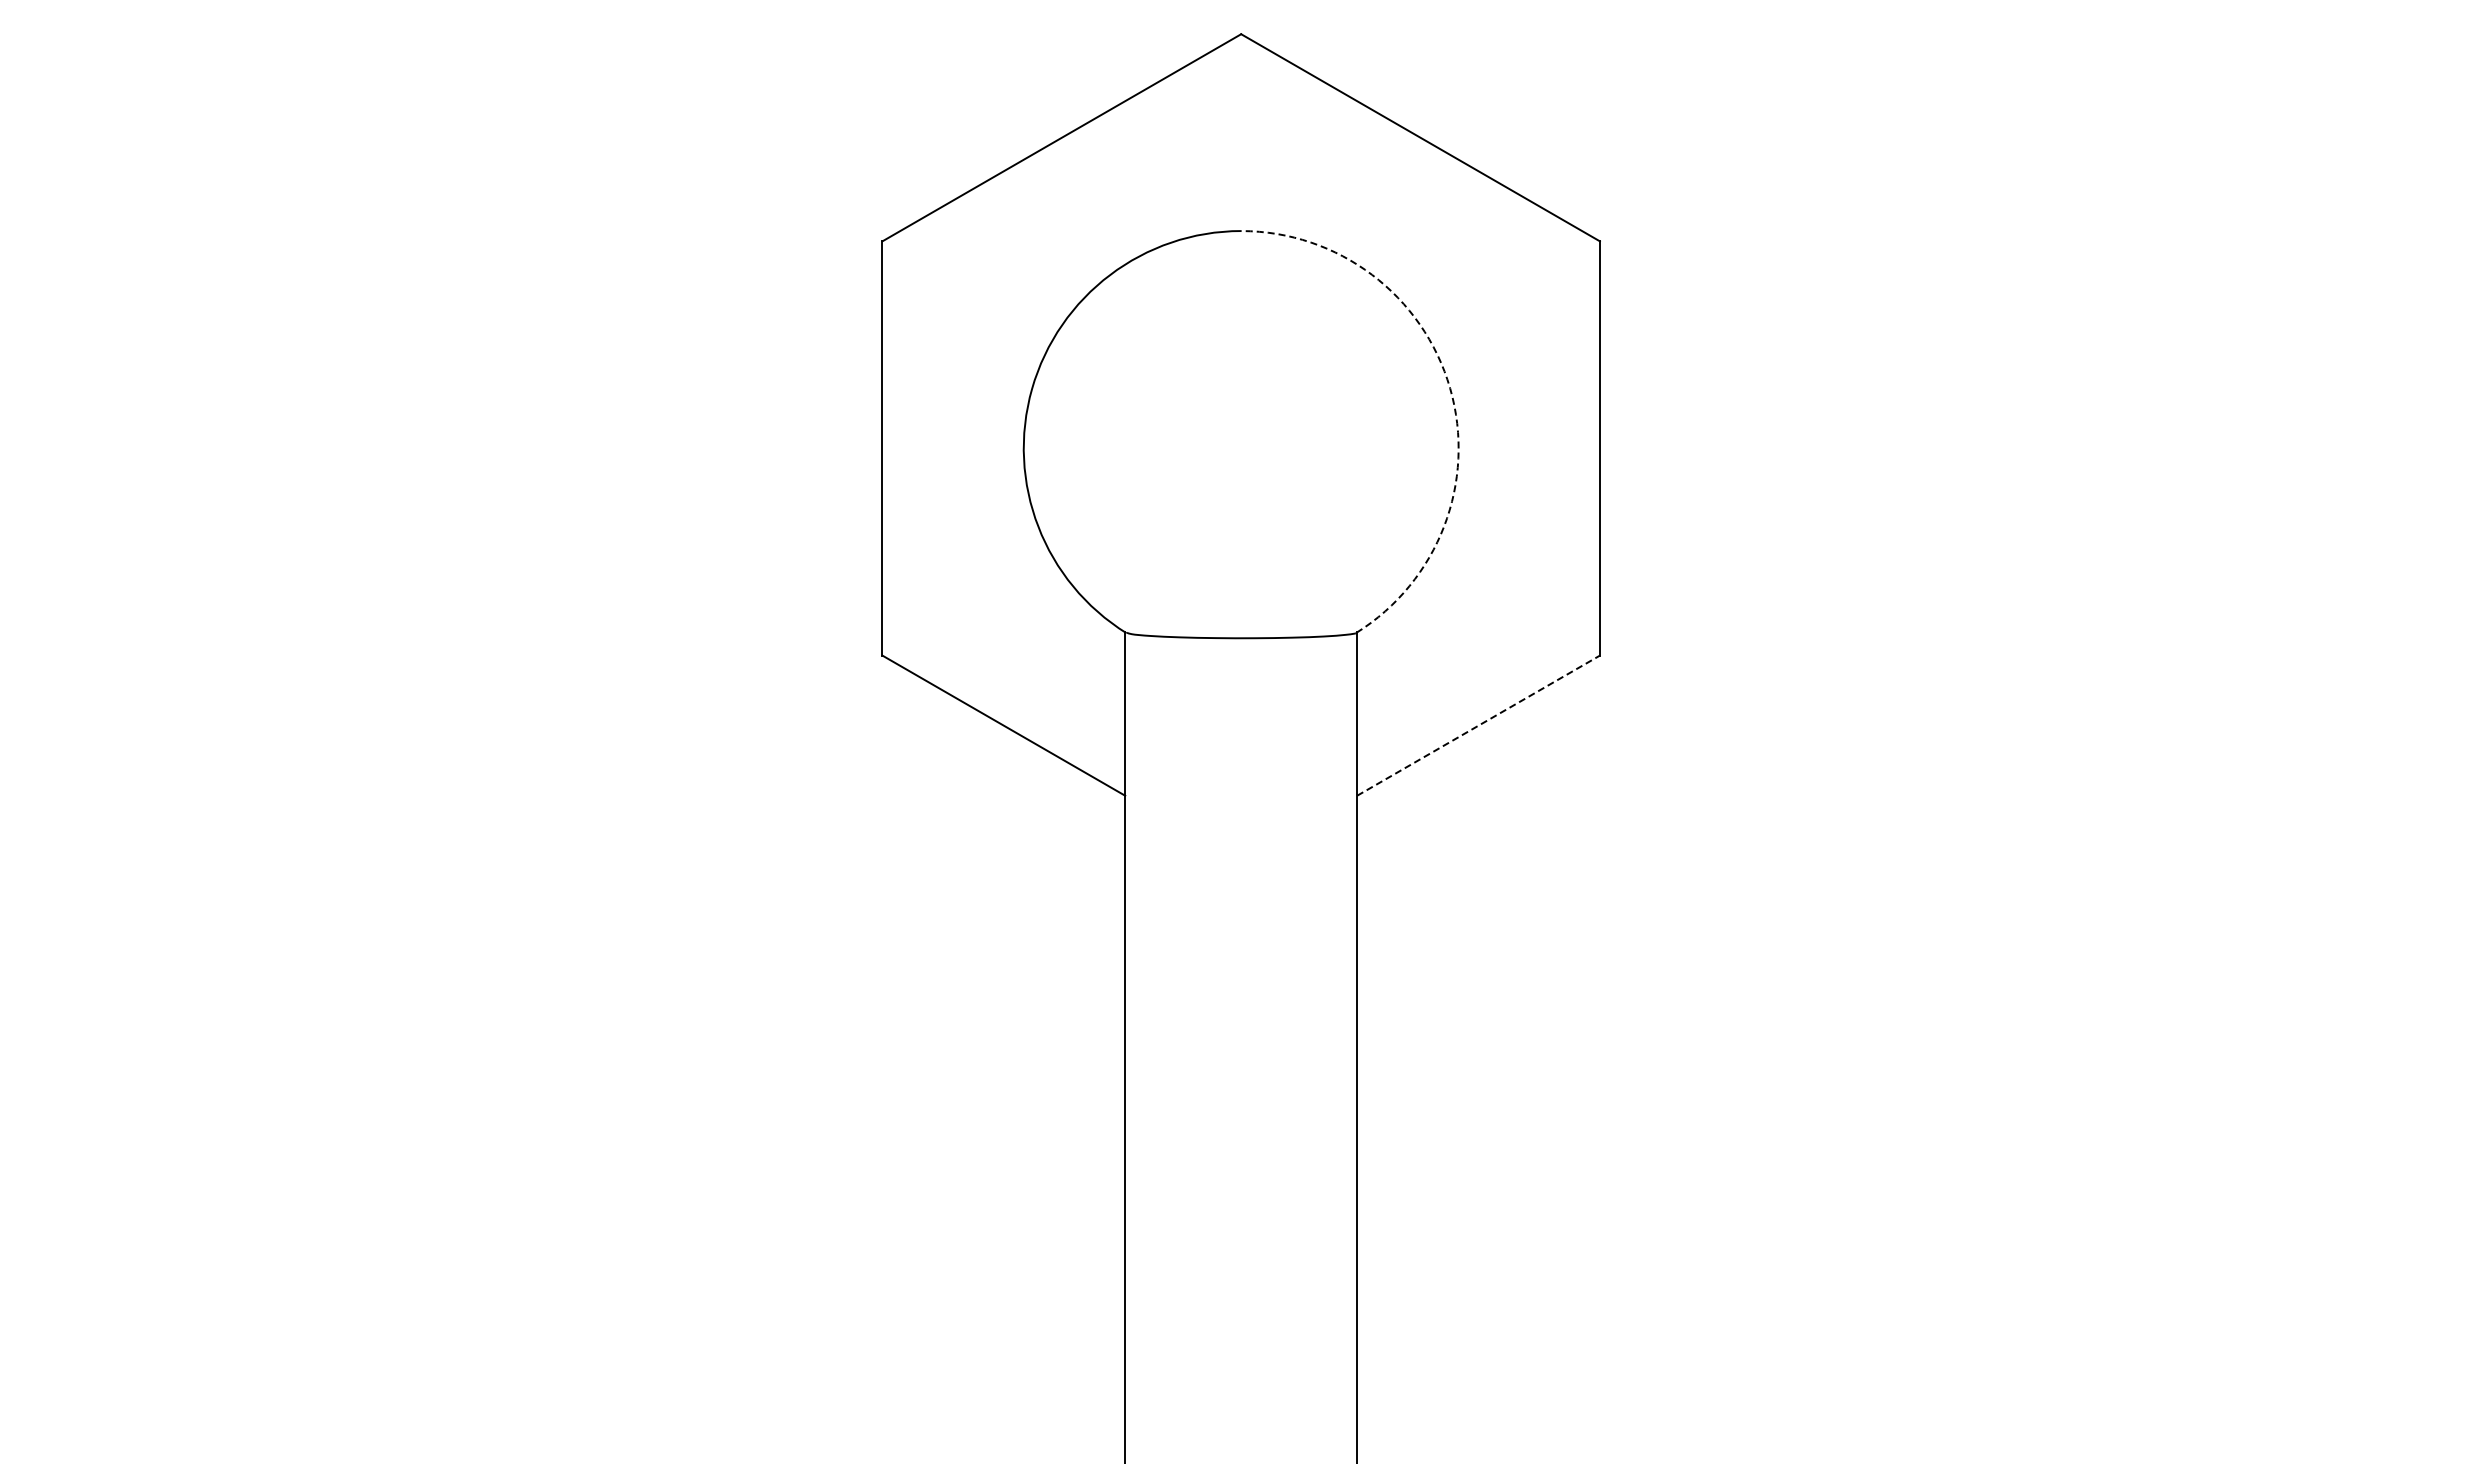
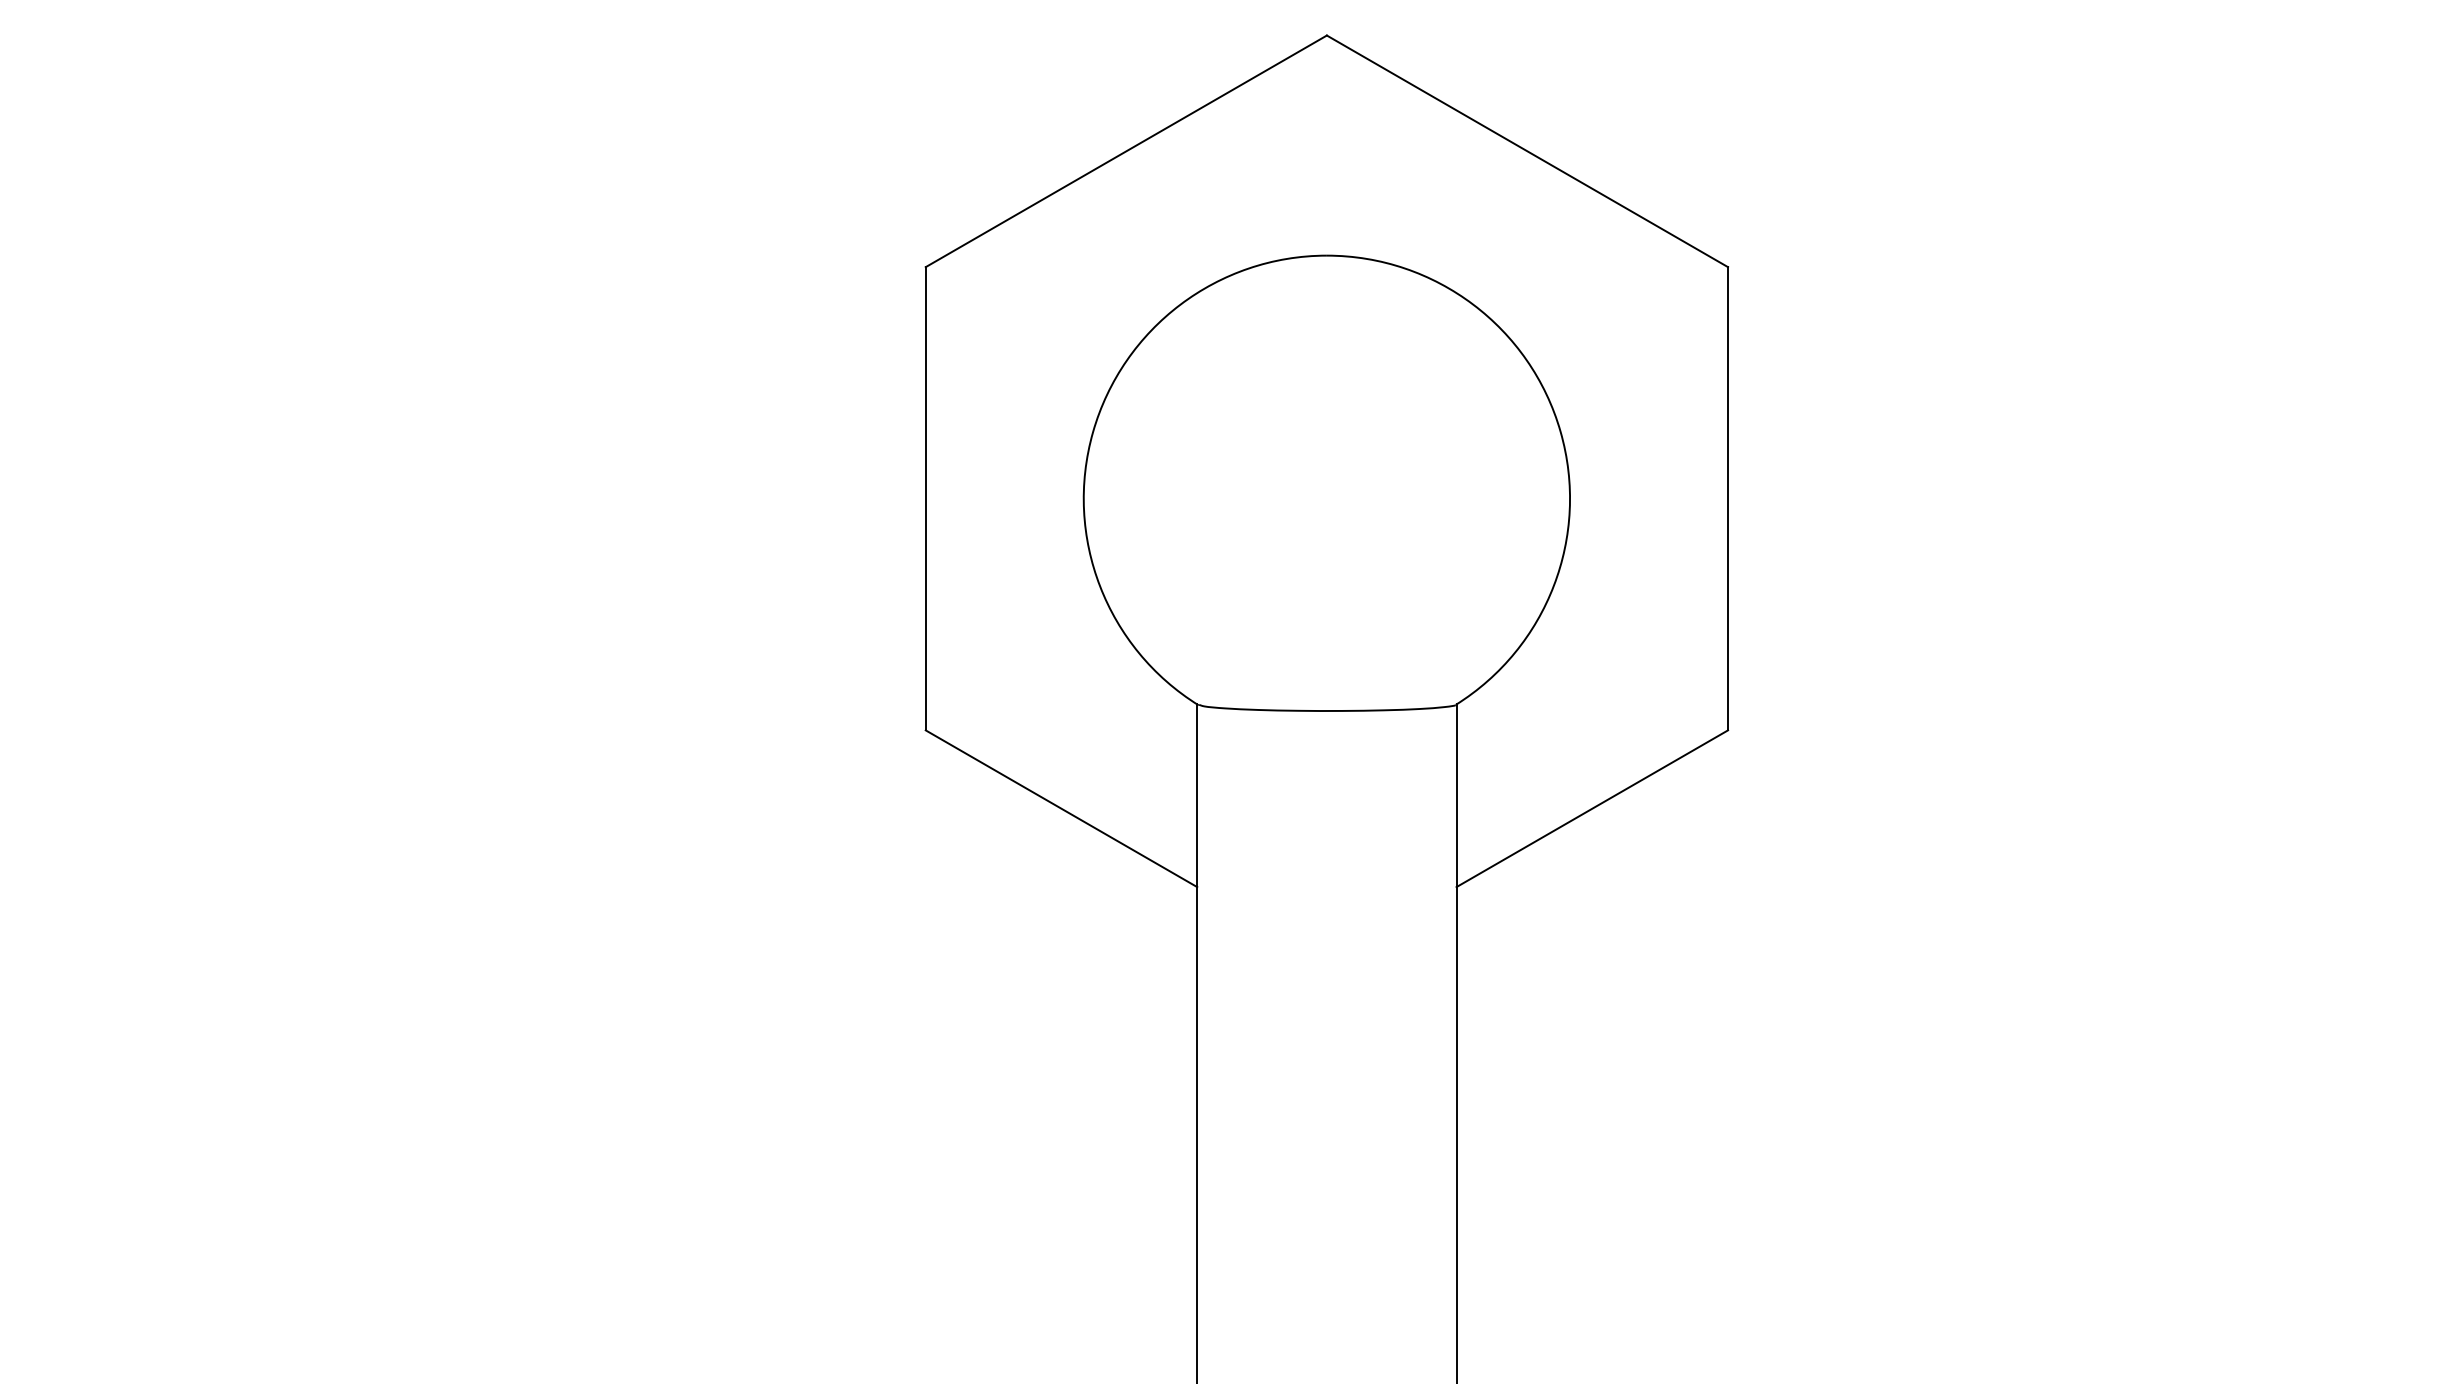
arc: (1450, 388) -> (1560, 431), dashed -> solid
line: (1478, 725) -> (1592, 808), dashed -> solid

